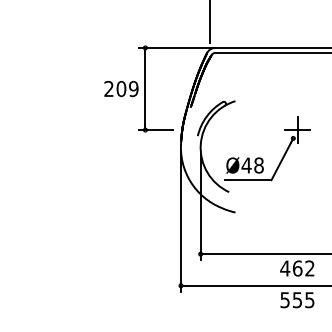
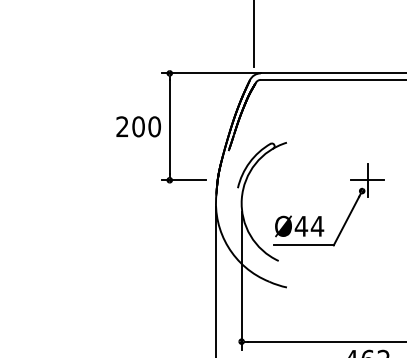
text: (133, 89) -> (154, 127), 209 -> 200
text: (258, 165) -> (316, 226), Ø48 -> Ø44

